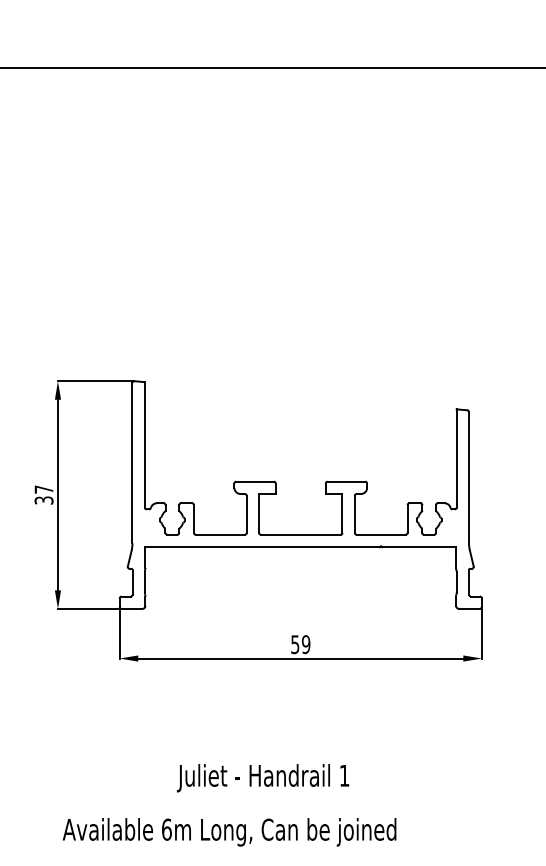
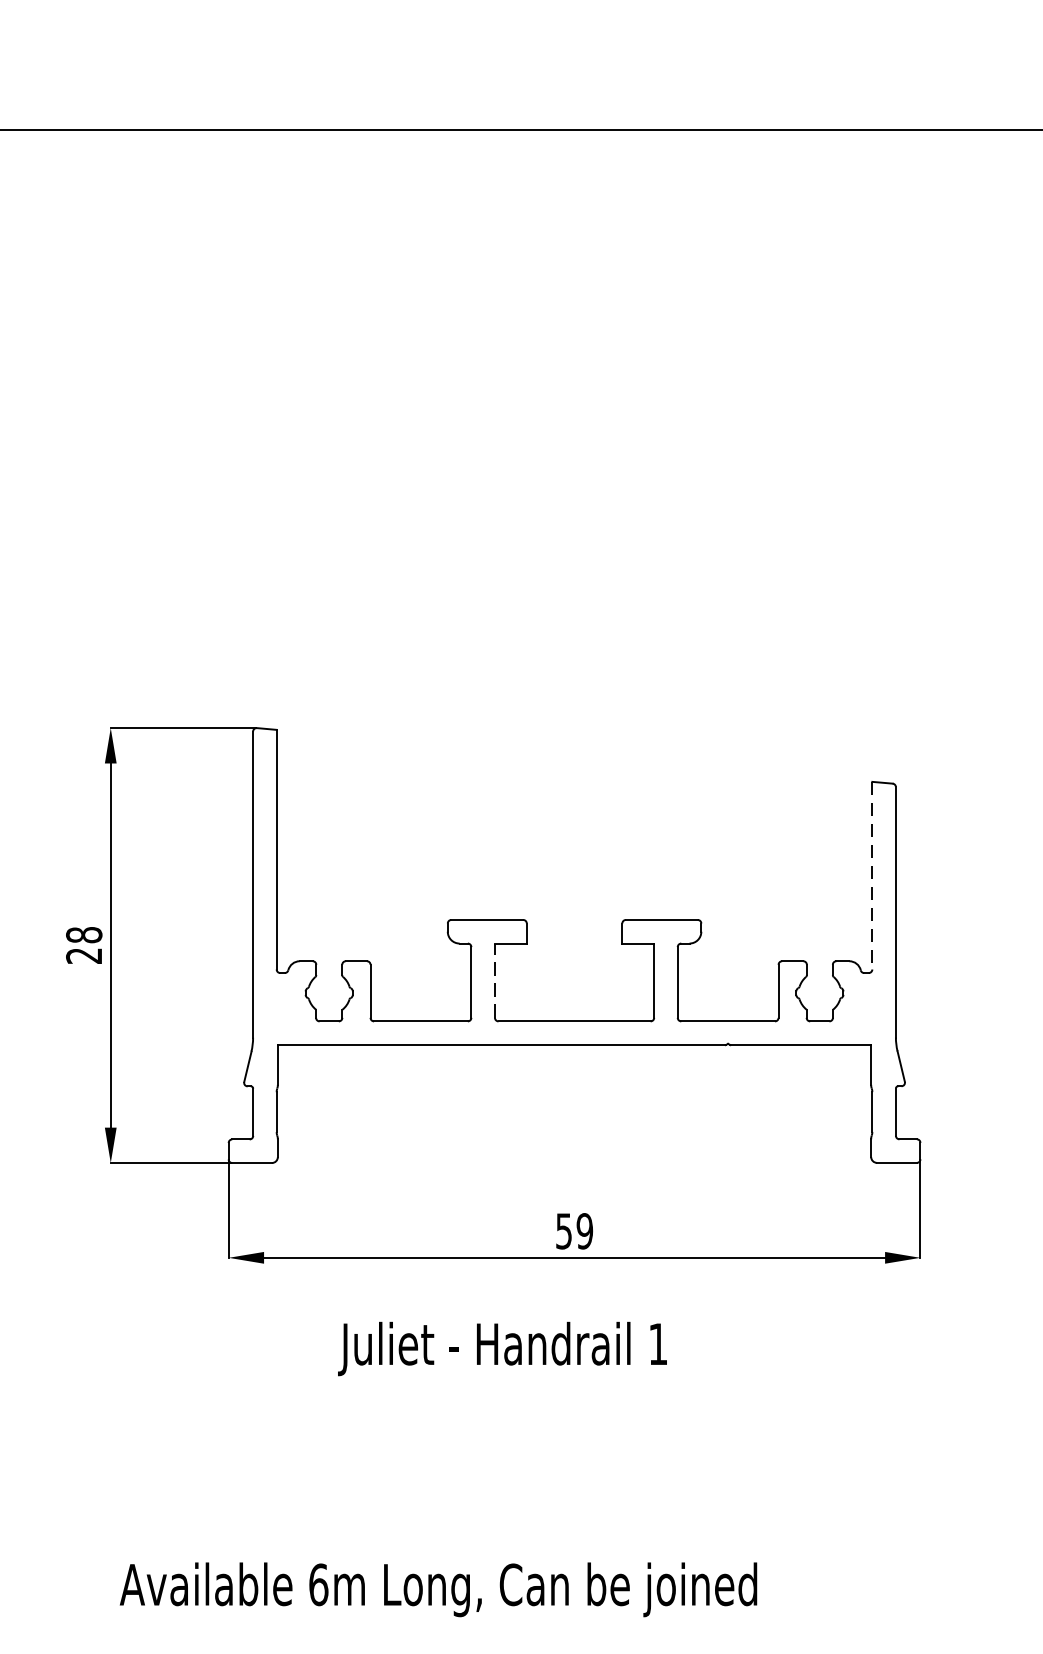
line: (456, 458) -> (872, 875), solid -> dashed
text: (43, 494) -> (83, 944), 37 -> 28
line: (259, 512) -> (495, 978), solid -> dashed
text: (263, 778) -> (503, 1349), moved

